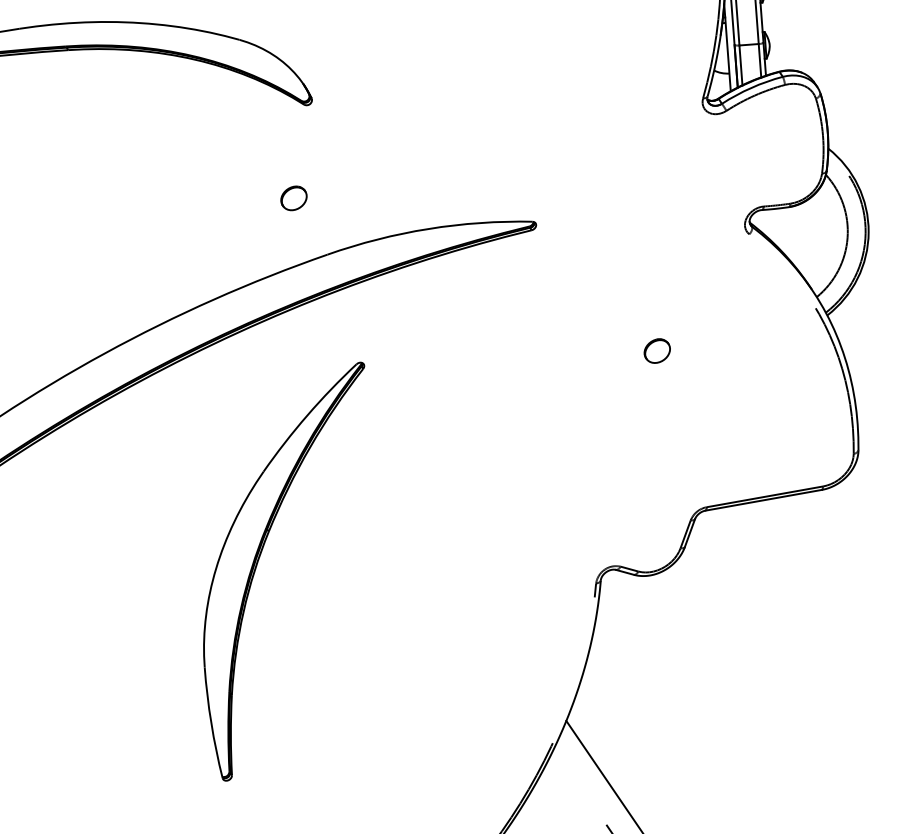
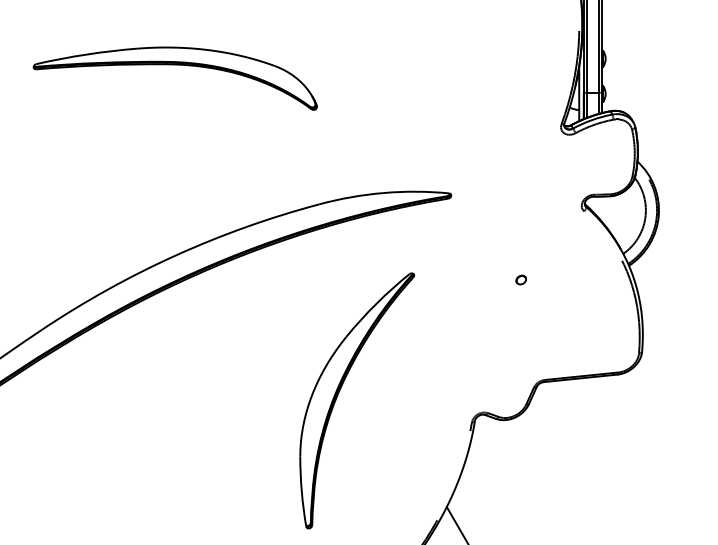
part: (294, 198) -> (301, 167), removed
part: (657, 350) -> (521, 279), size x0.6
part: (259, 562) -> (339, 393), moved

